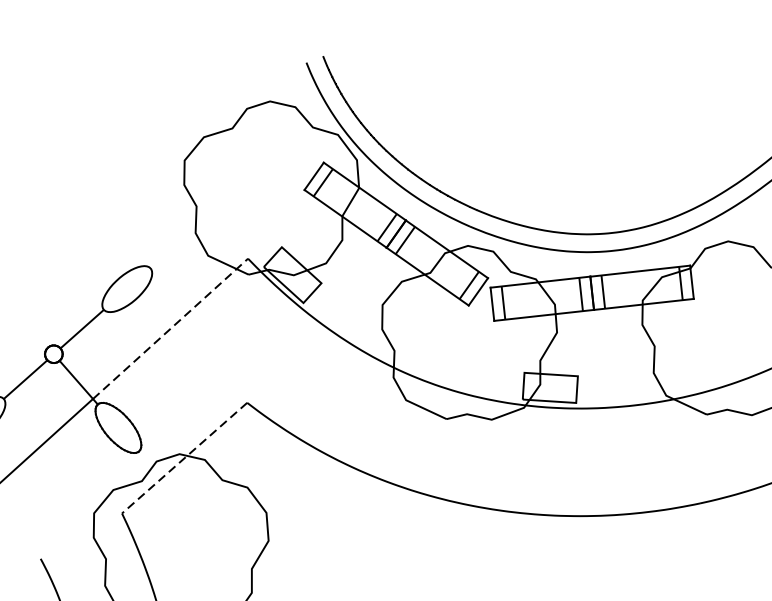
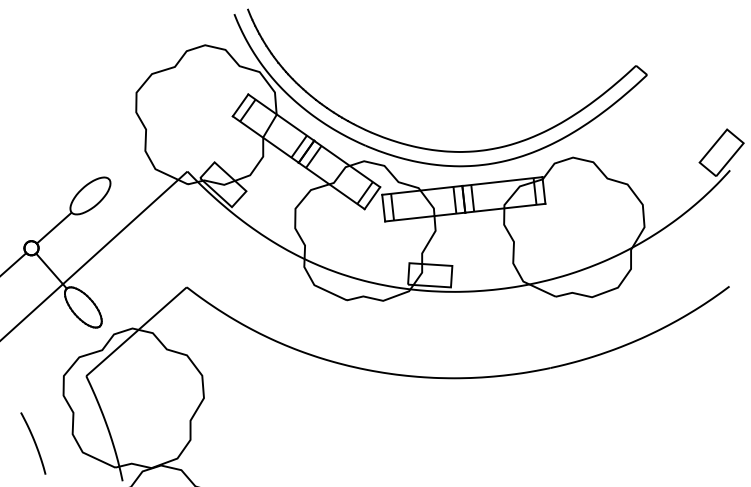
line: (170, 328) -> (125, 227), dashed -> solid
line: (184, 459) -> (136, 332), dashed -> solid

